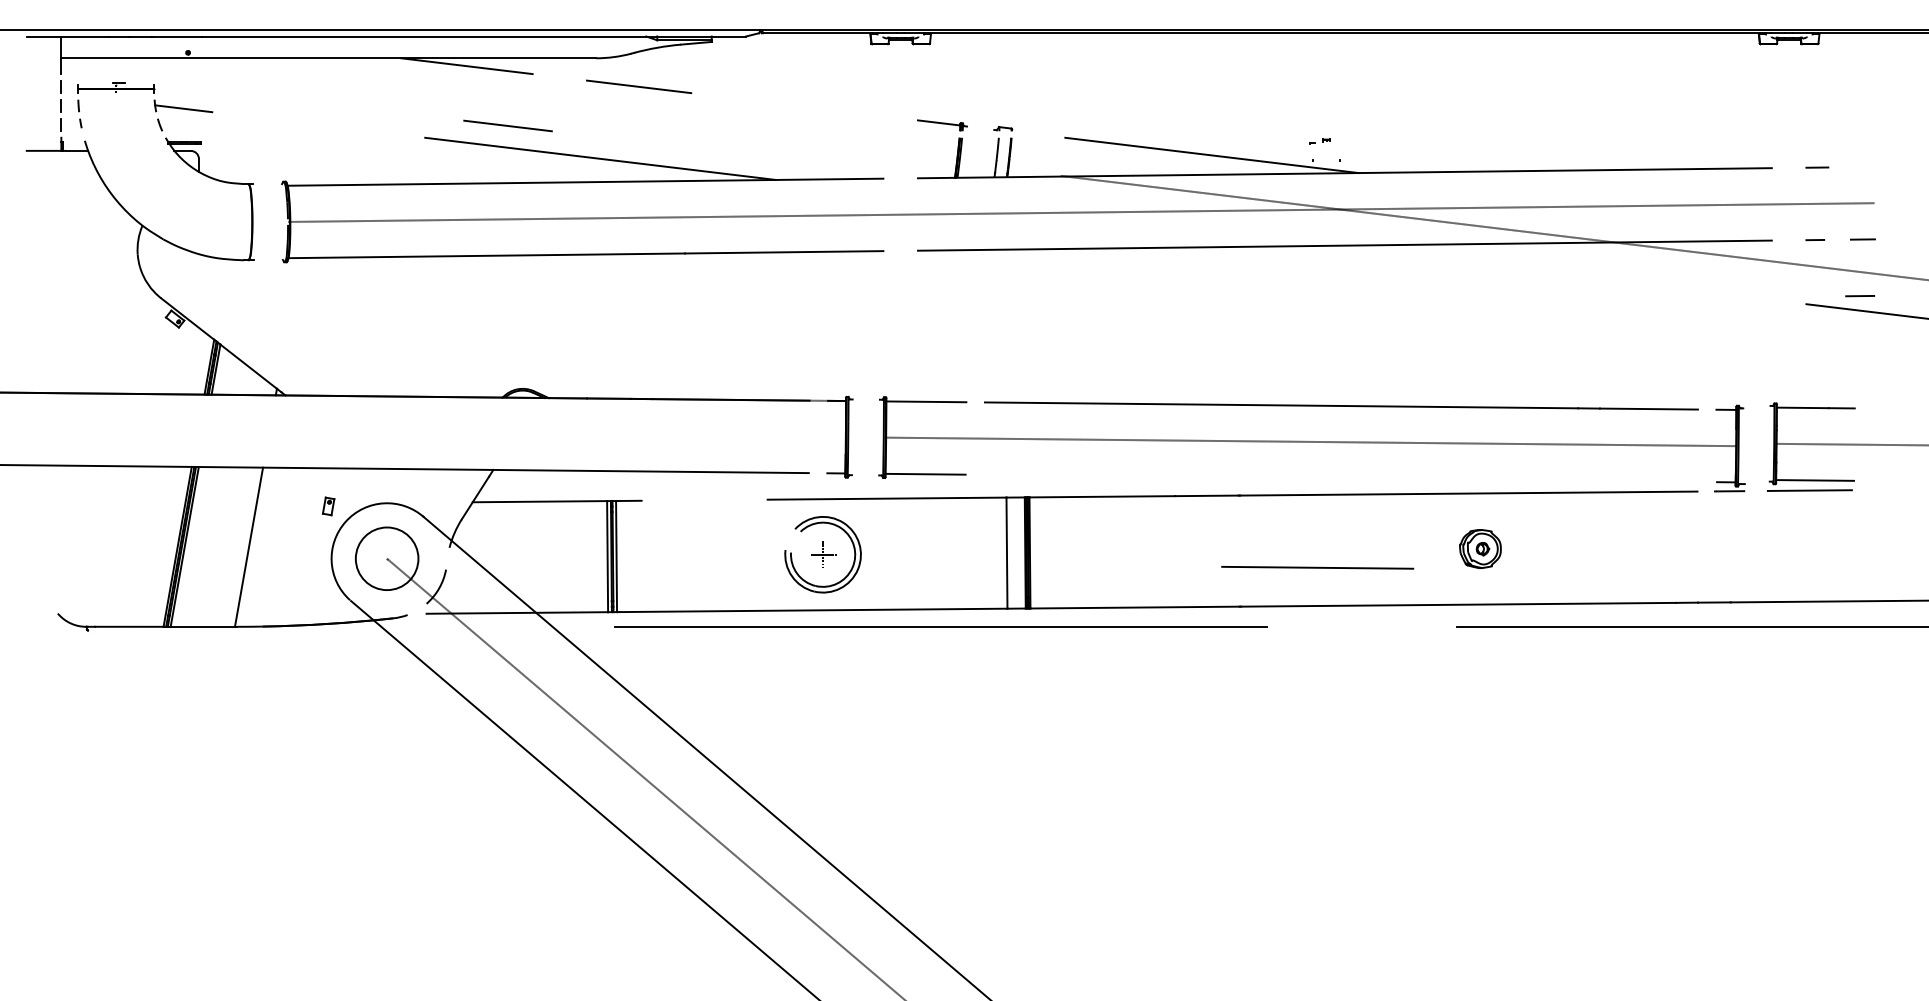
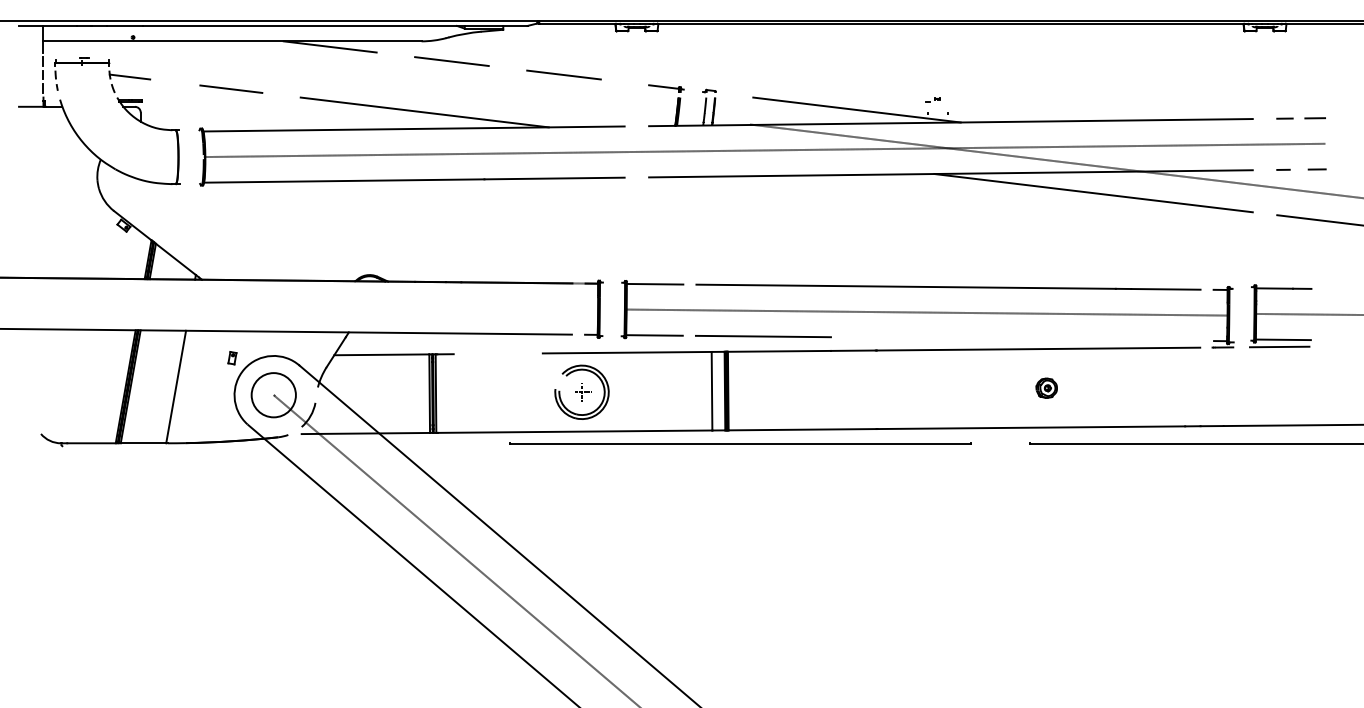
line: (797, 105) -> (563, 74), added
line: (507, 125) -> (230, 88), moved
line: (1546, 272) -> (1093, 192), added
line: (1859, 296) -> (1314, 118), moved
part: (1479, 548) -> (1046, 387), size x0.71
line: (1317, 567) -> (763, 336), moved
line: (940, 626) -> (740, 443), moved

